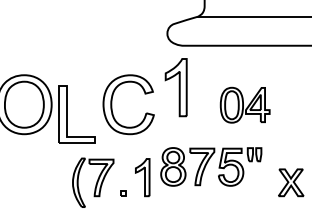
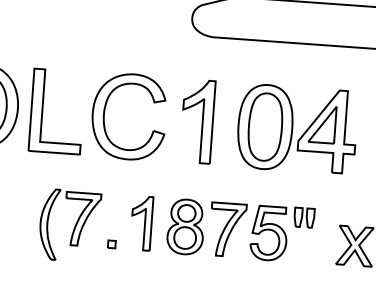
part: (175, 87) -> (196, 121), moved
part: (244, 105) -> (296, 129), size x1.67
part: (67, 114) -> (43, 110), moved
part: (211, 166) -> (240, 230), moved

